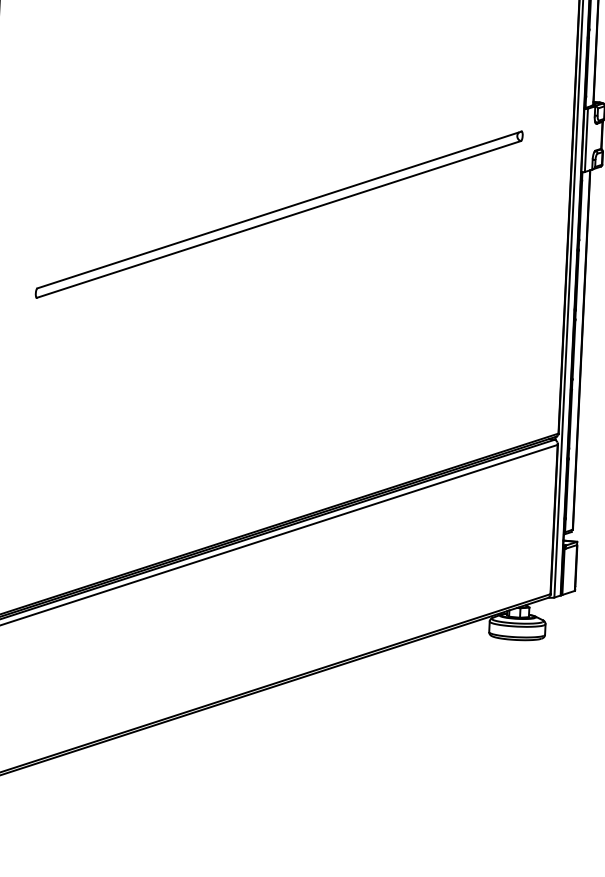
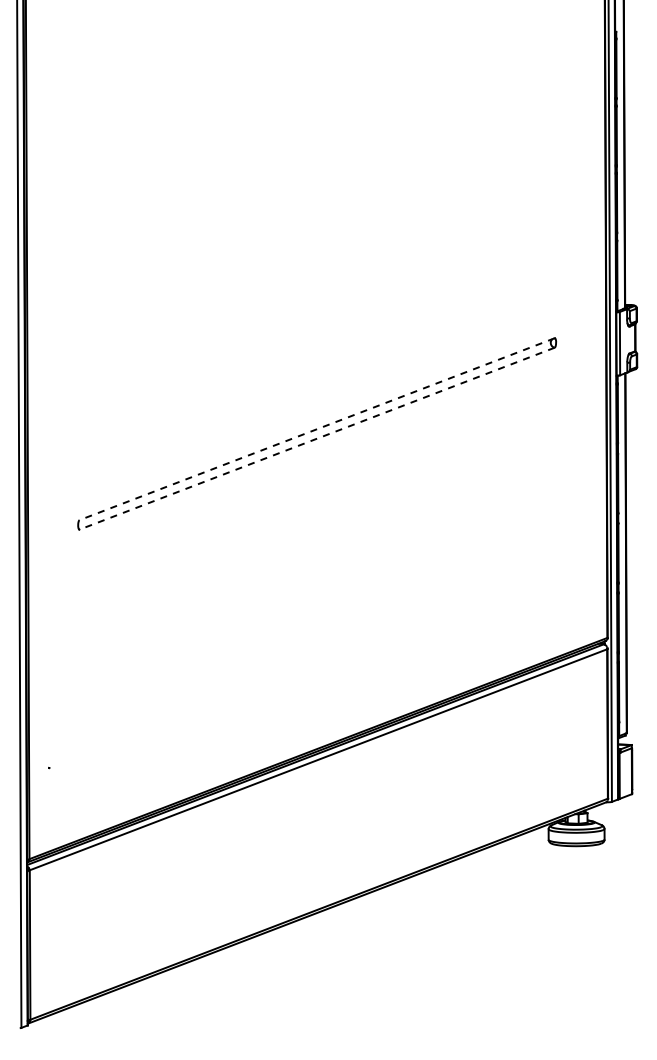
line: (278, 210) -> (316, 429), solid -> dashed
line: (278, 219) -> (316, 438), solid -> dashed

